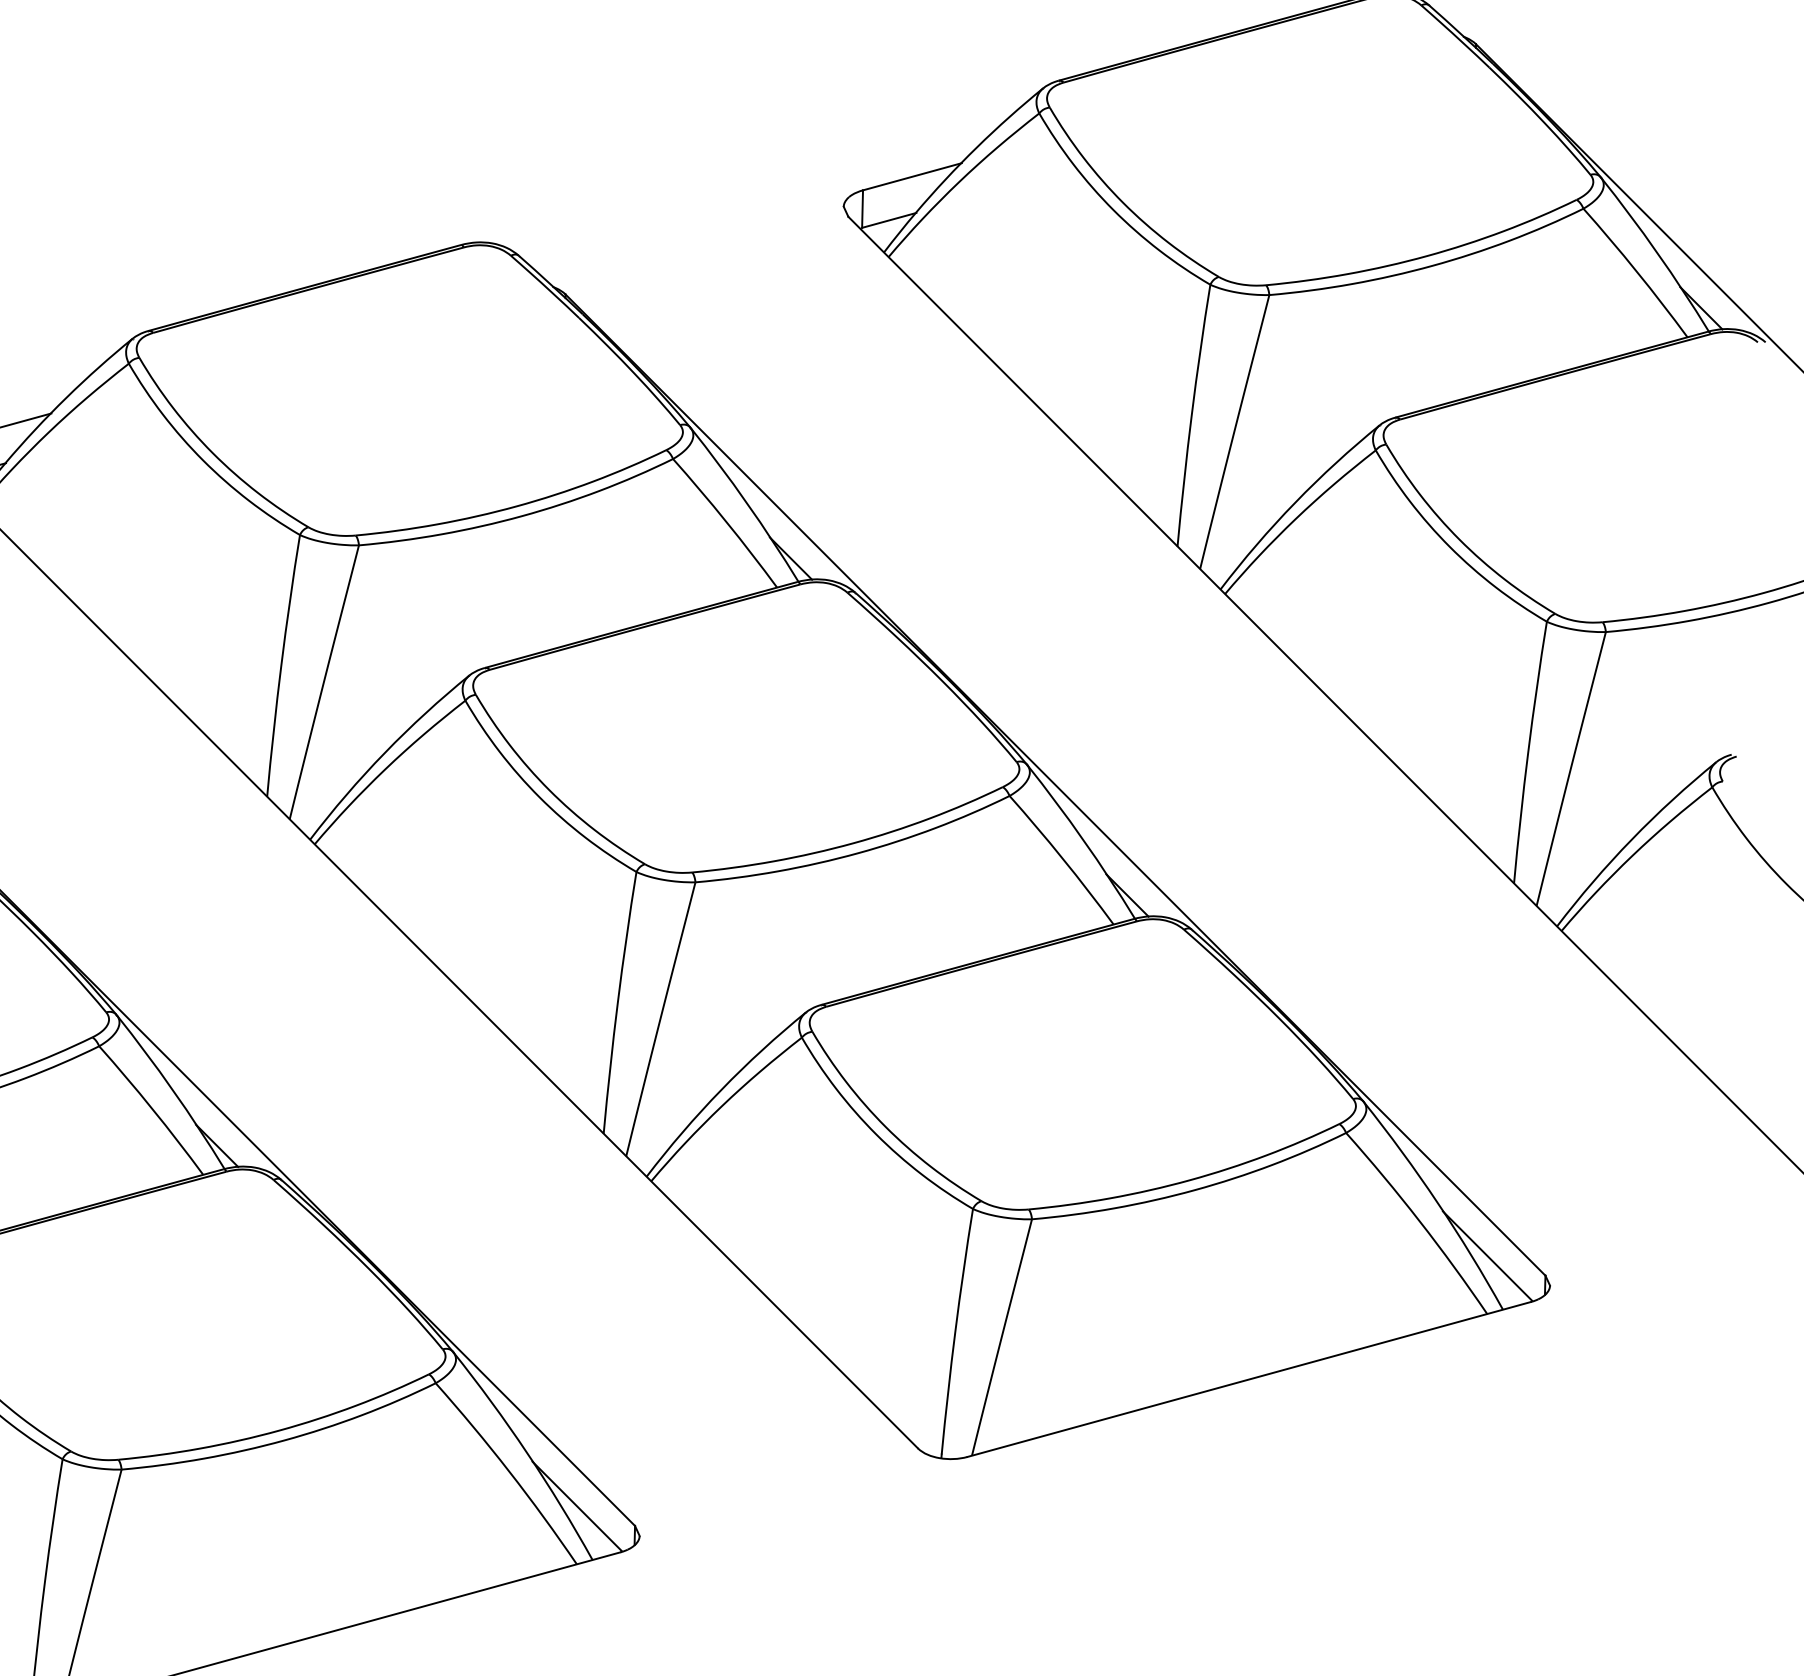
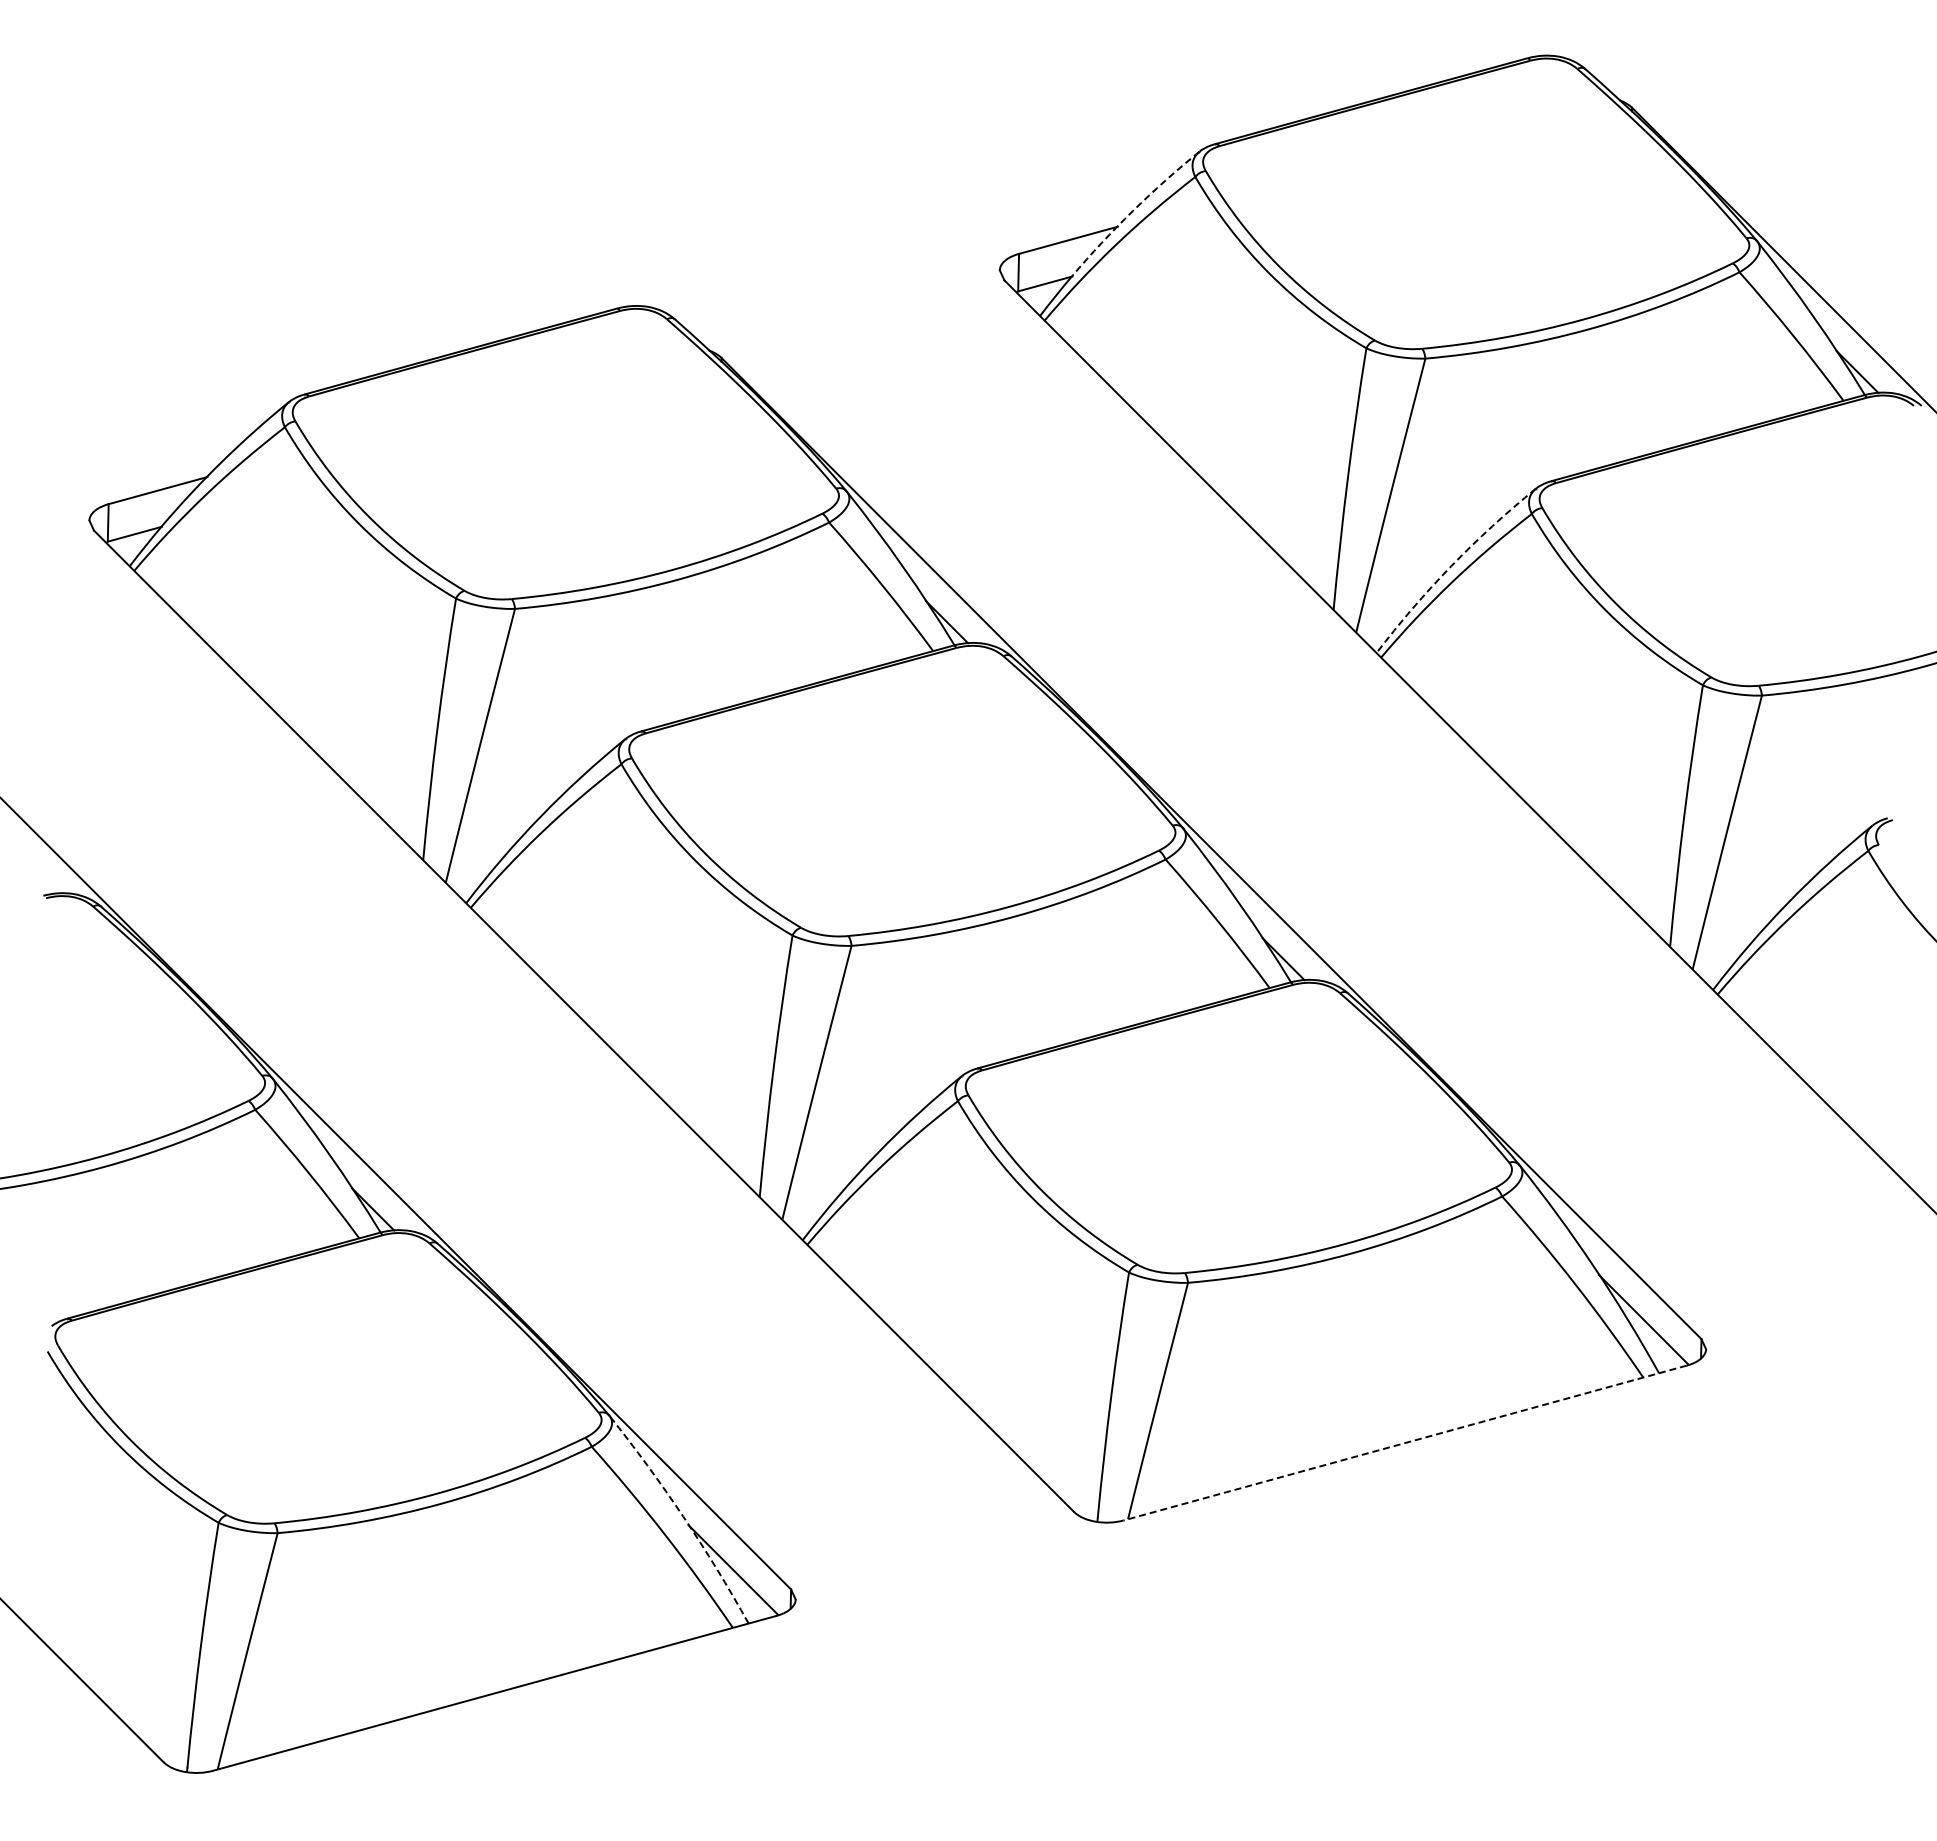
arc: (976, 147) -> (1132, 211), solid -> dashed
arc: (1295, 502) -> (1451, 566), solid -> dashed
line: (1248, 1379) -> (1404, 1443), solid -> dashed
arc: (527, 1452) -> (683, 1516), solid -> dashed

